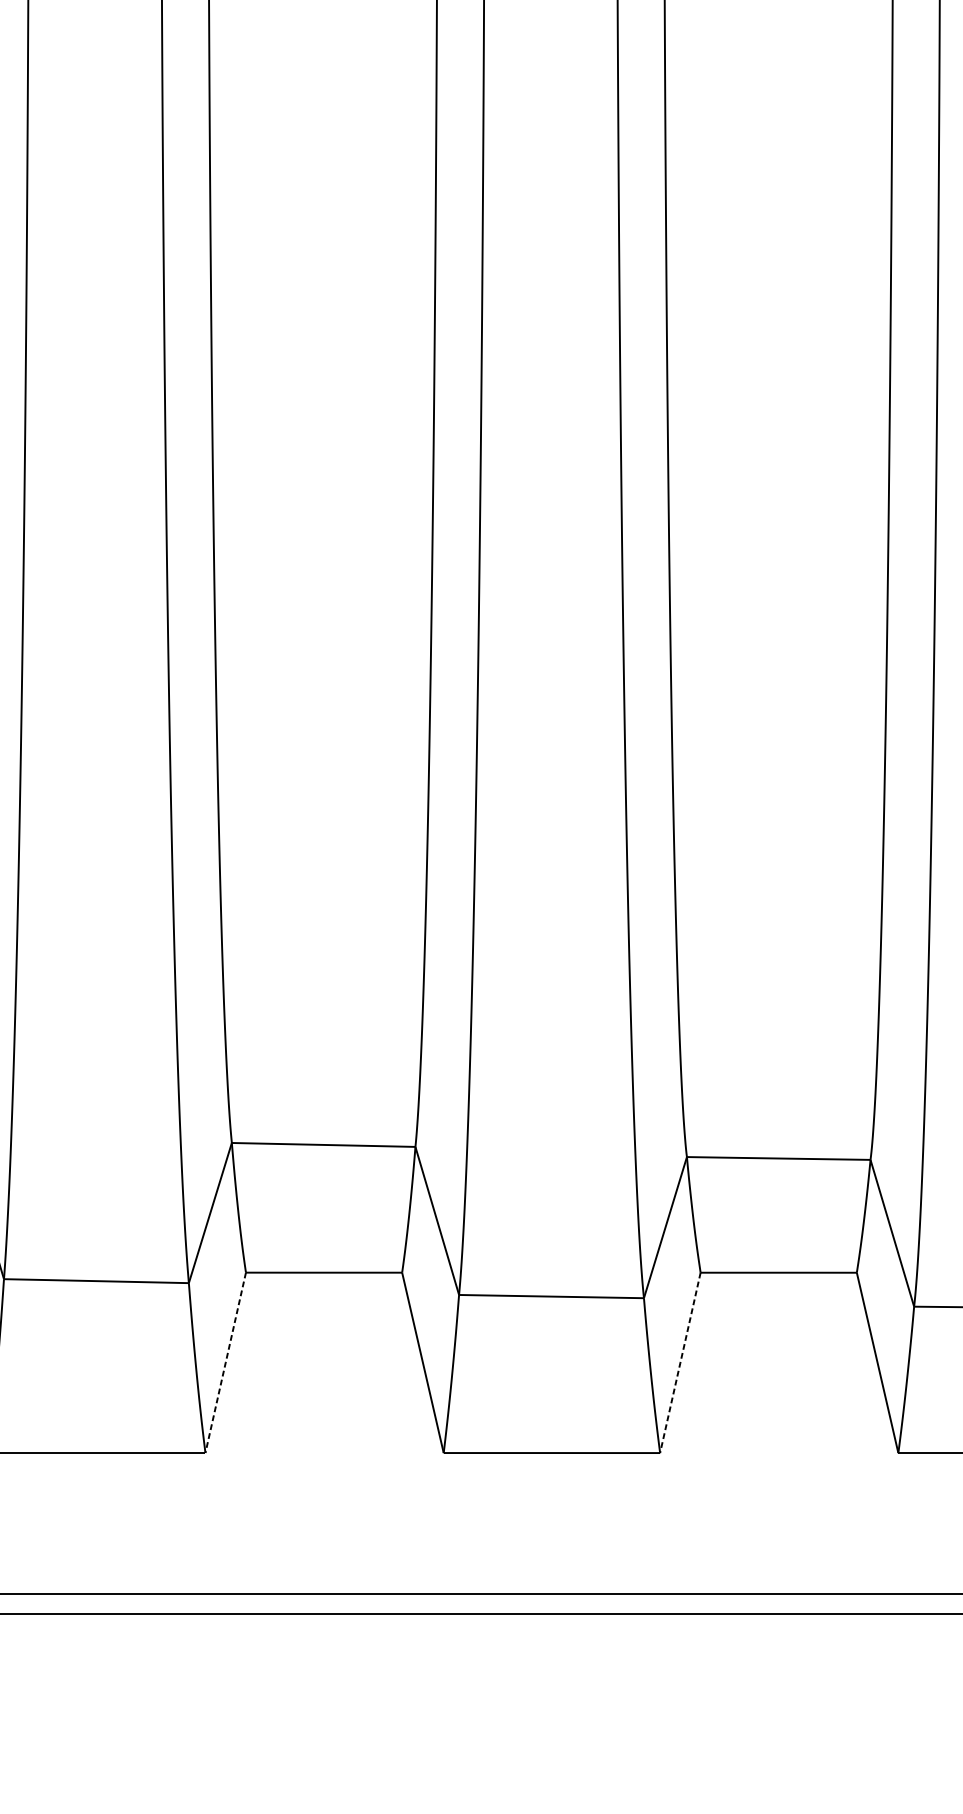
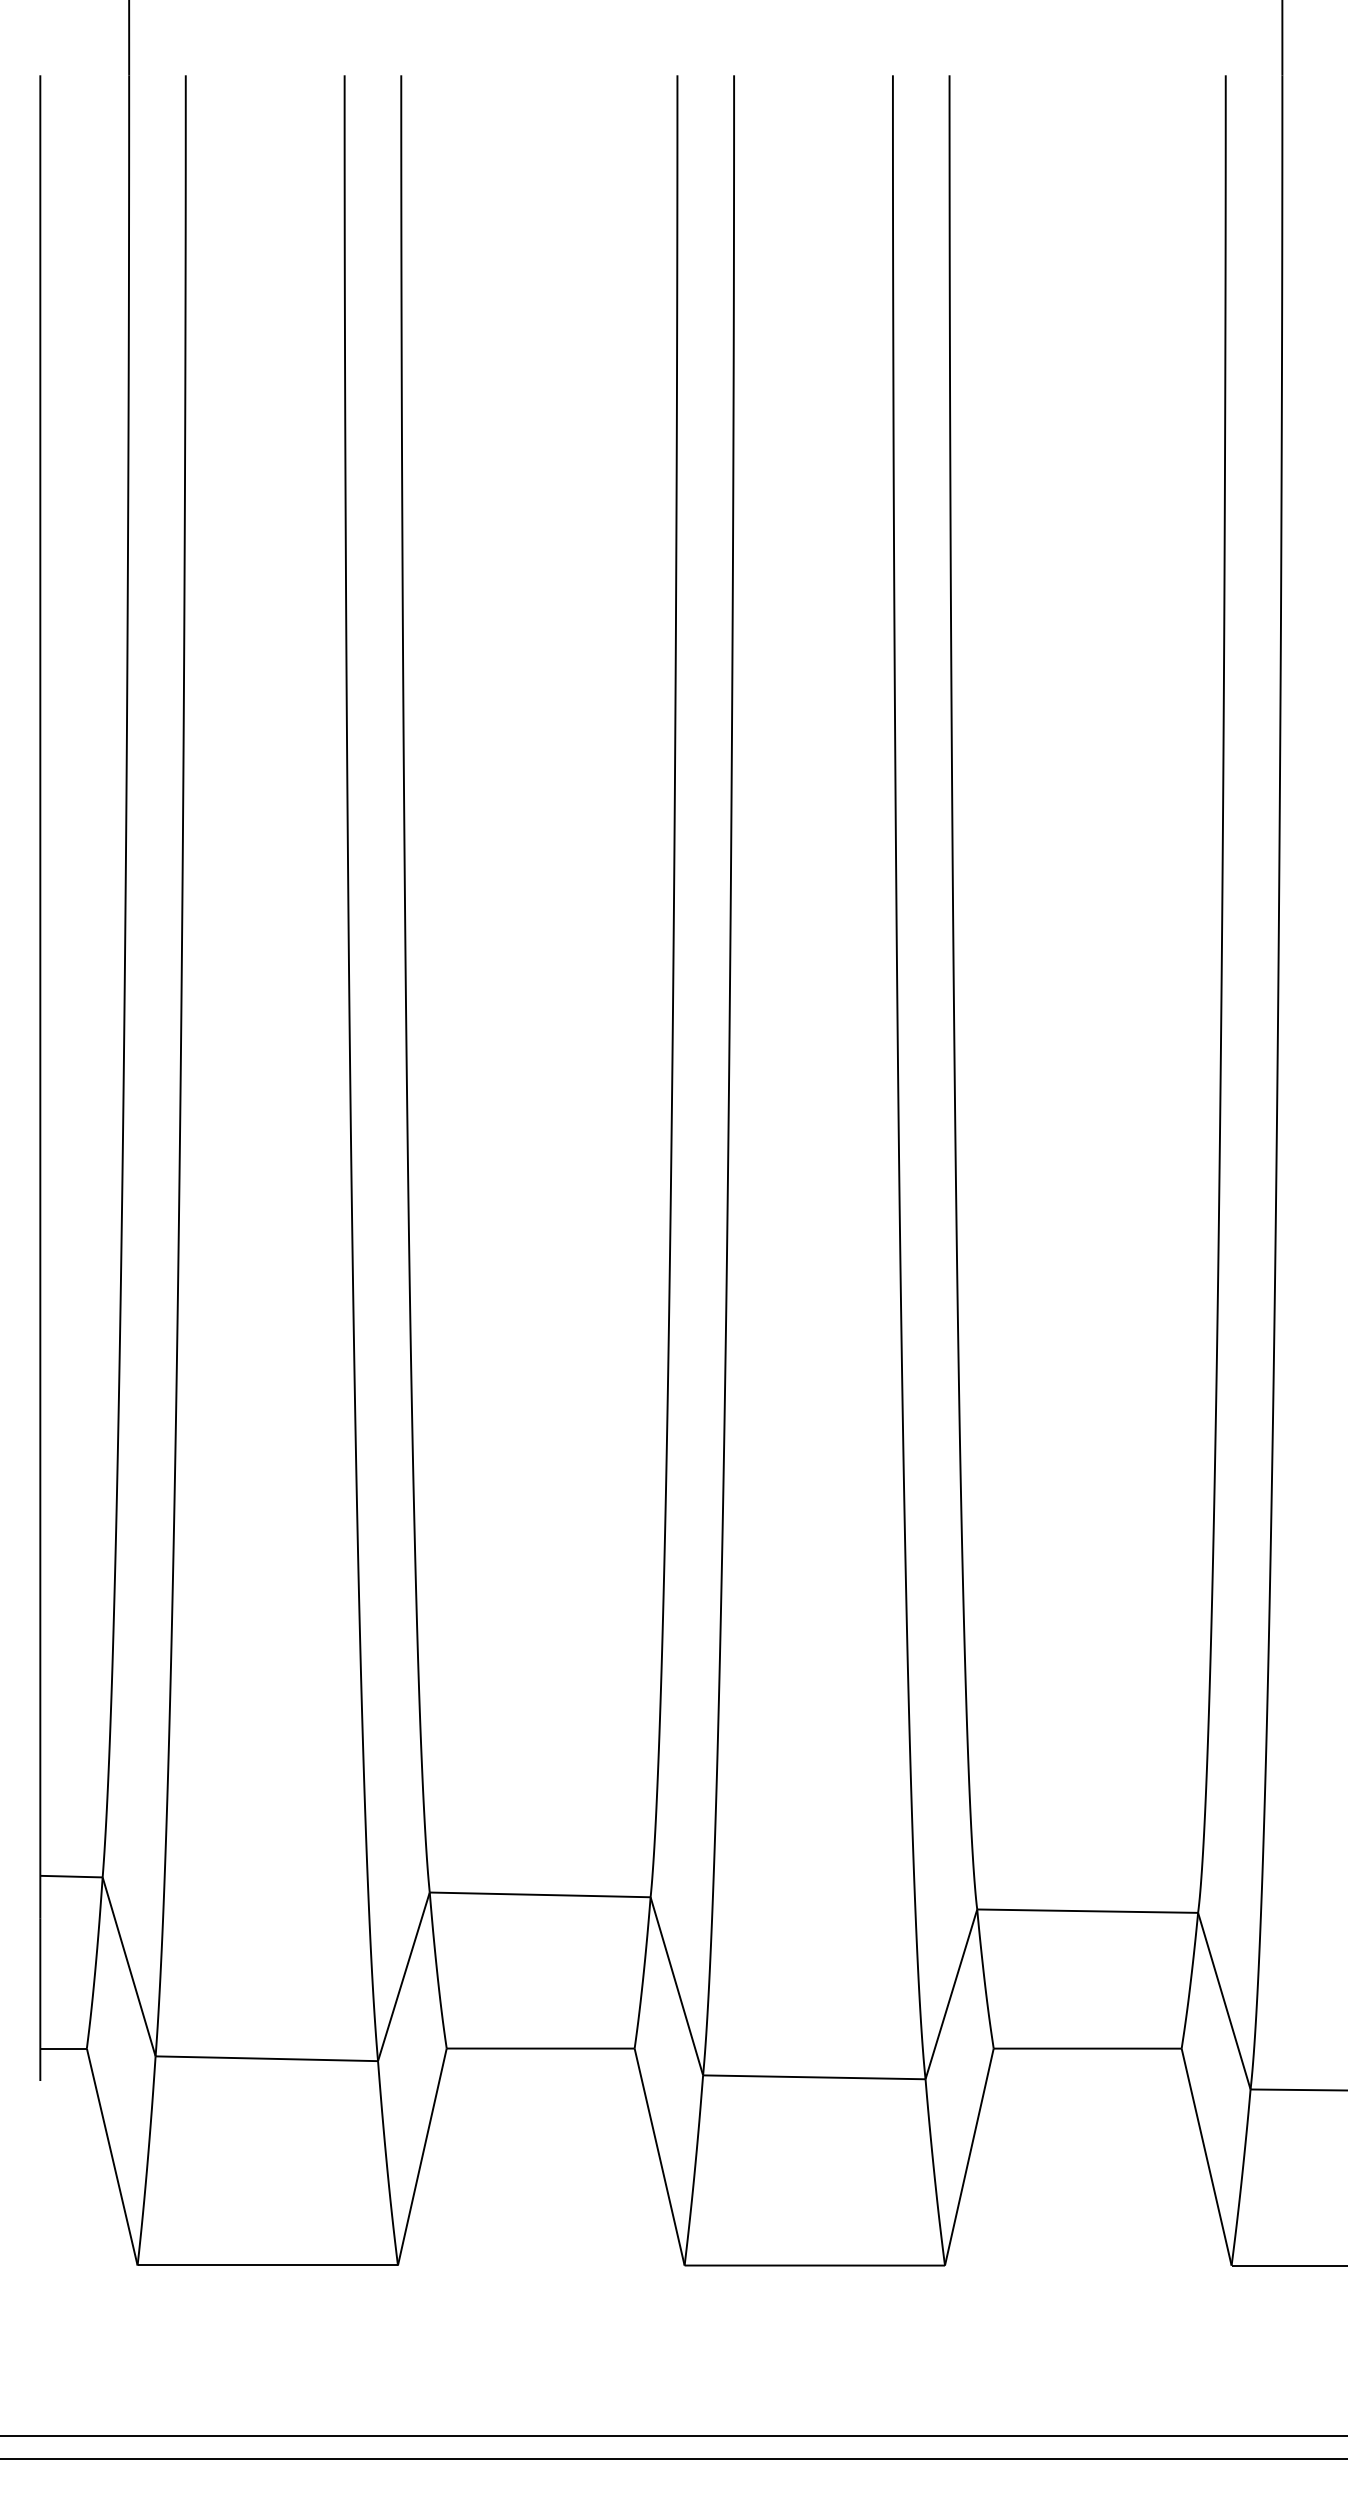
line: (225, 1363) -> (422, 2157), dashed -> solid
line: (680, 1363) -> (969, 2157), dashed -> solid

